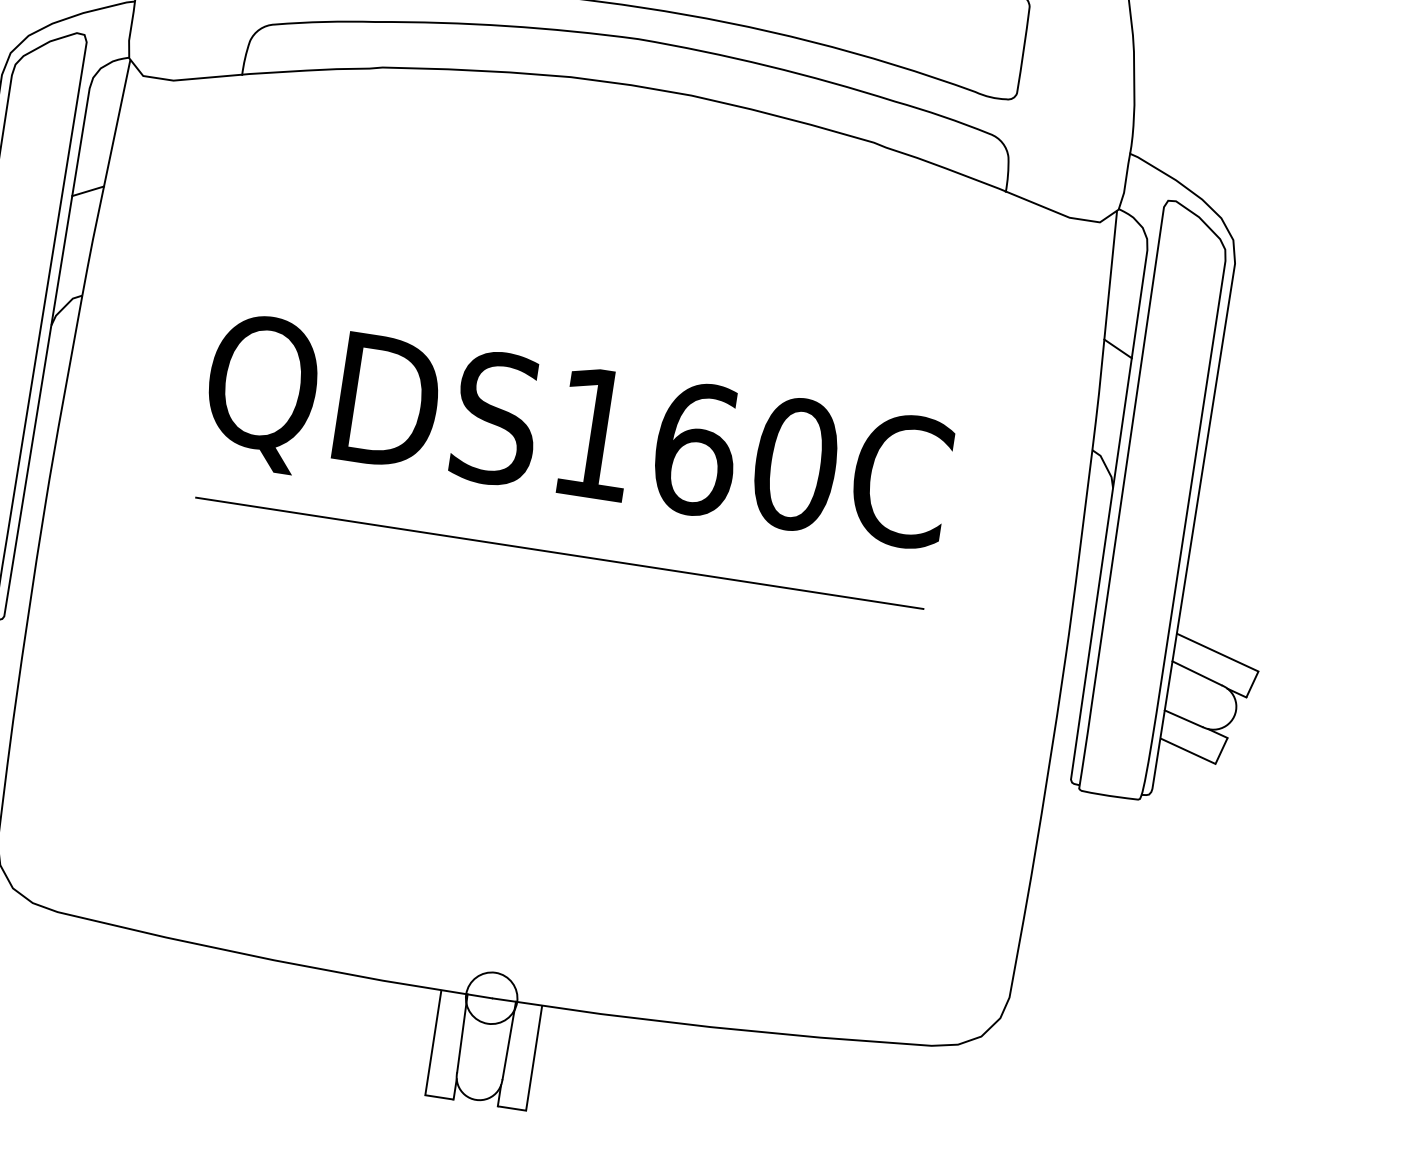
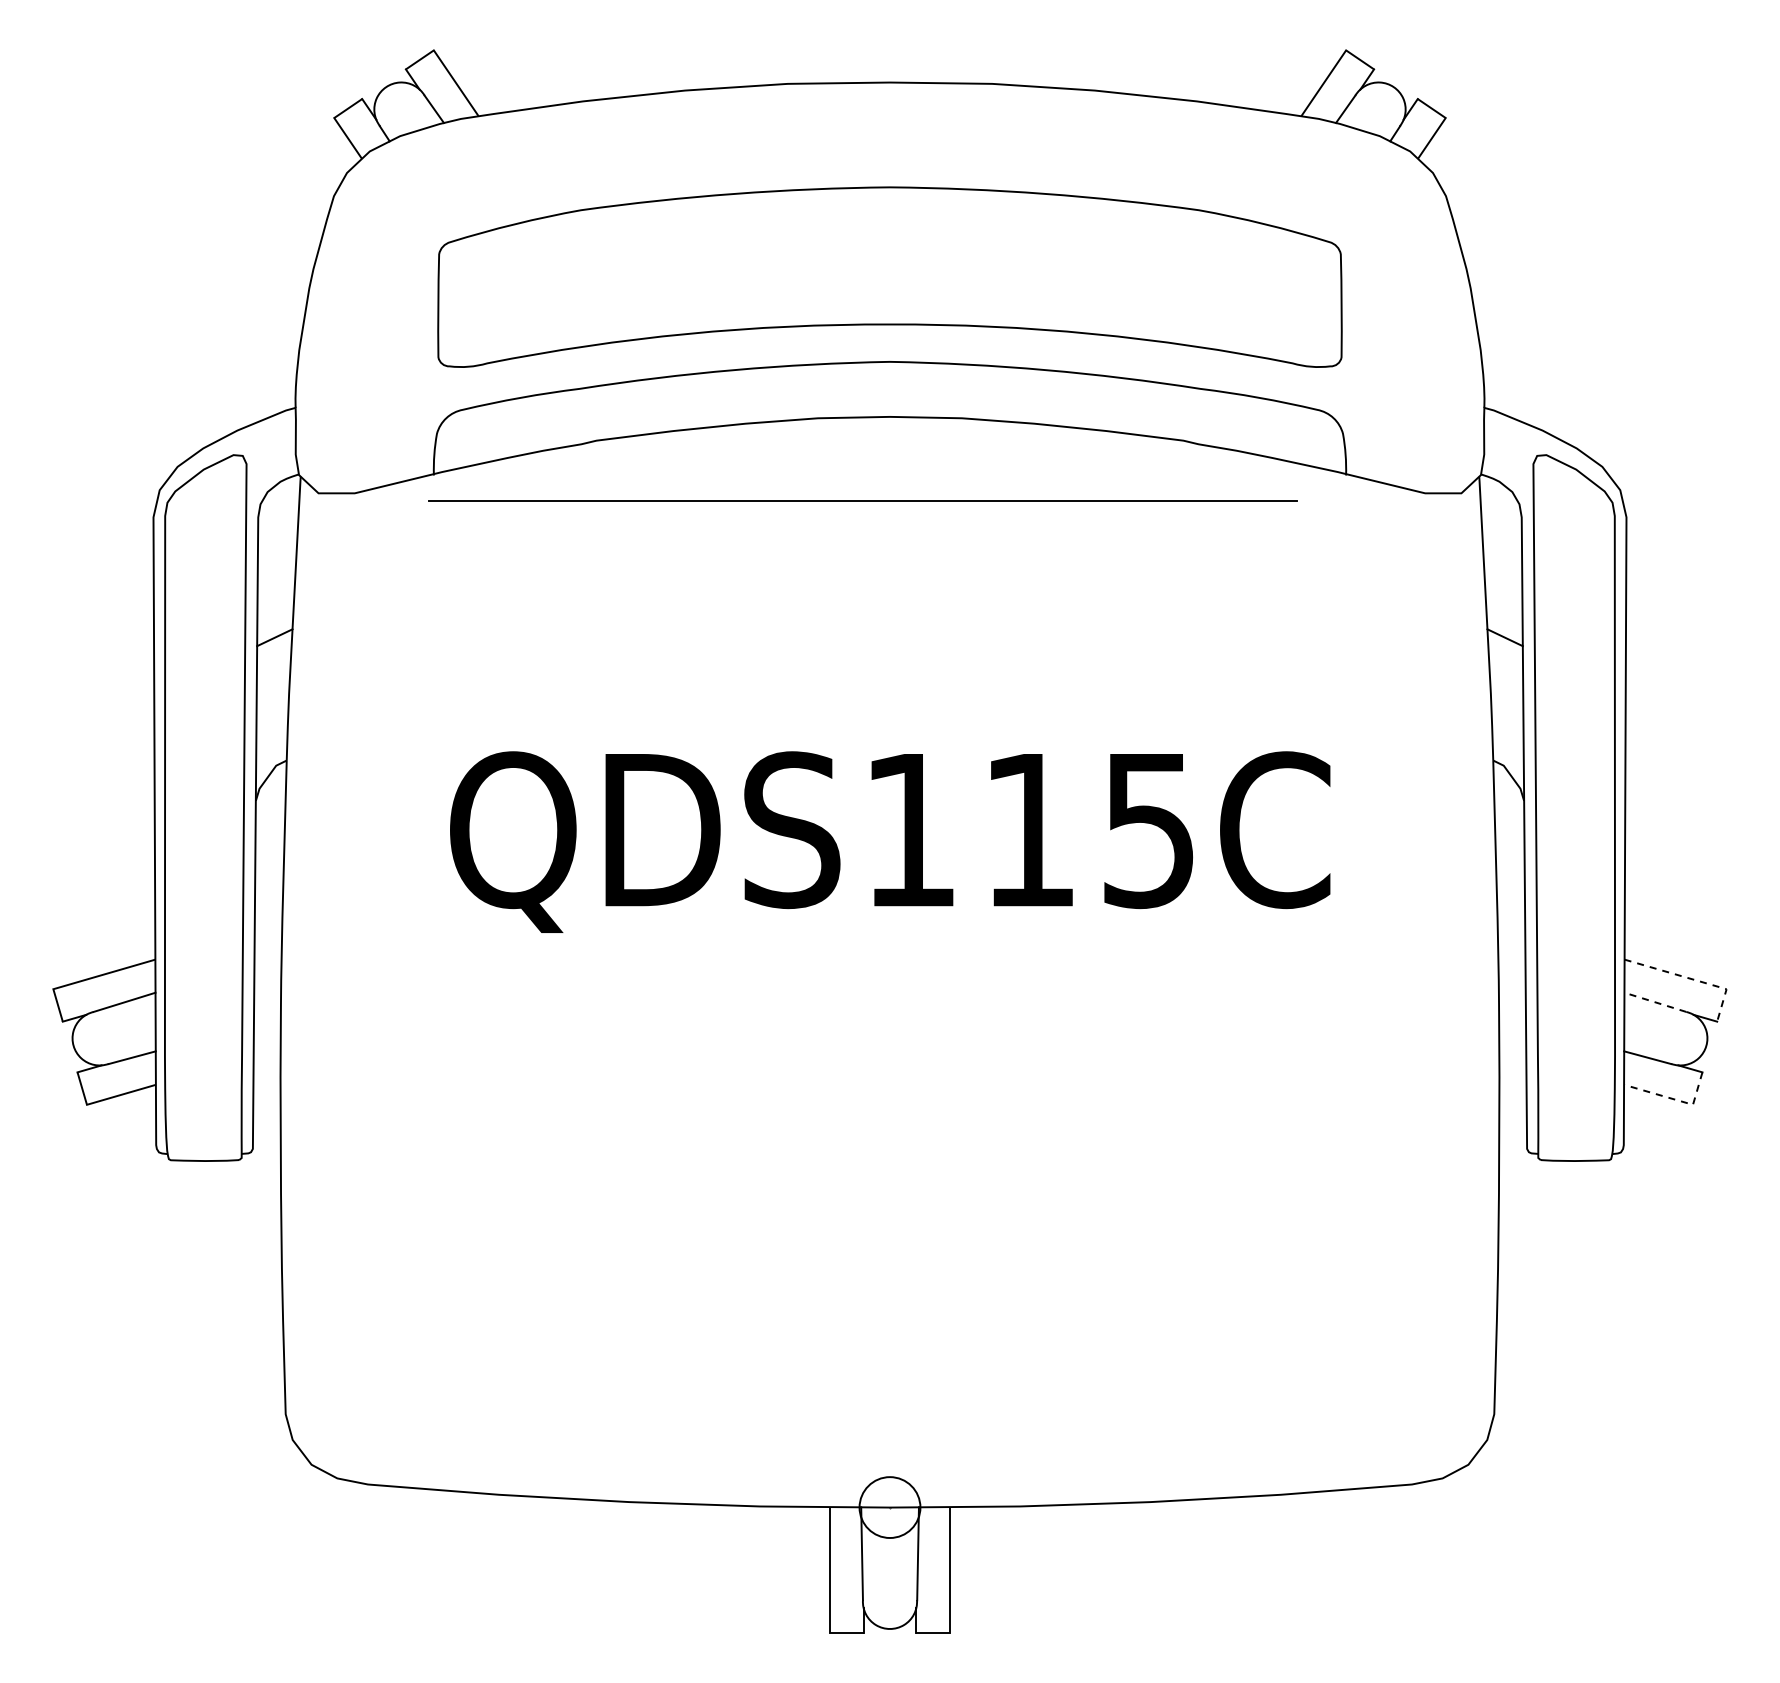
text: (745, 457) -> (1089, 830), QDS160C -> QDS115C
line: (559, 552) -> (862, 500), moved
line: (1231, 659) -> (1692, 979), solid -> dashed
line: (1196, 673) -> (1654, 1002), solid -> dashed
line: (1200, 757) -> (1674, 1099), solid -> dashed

